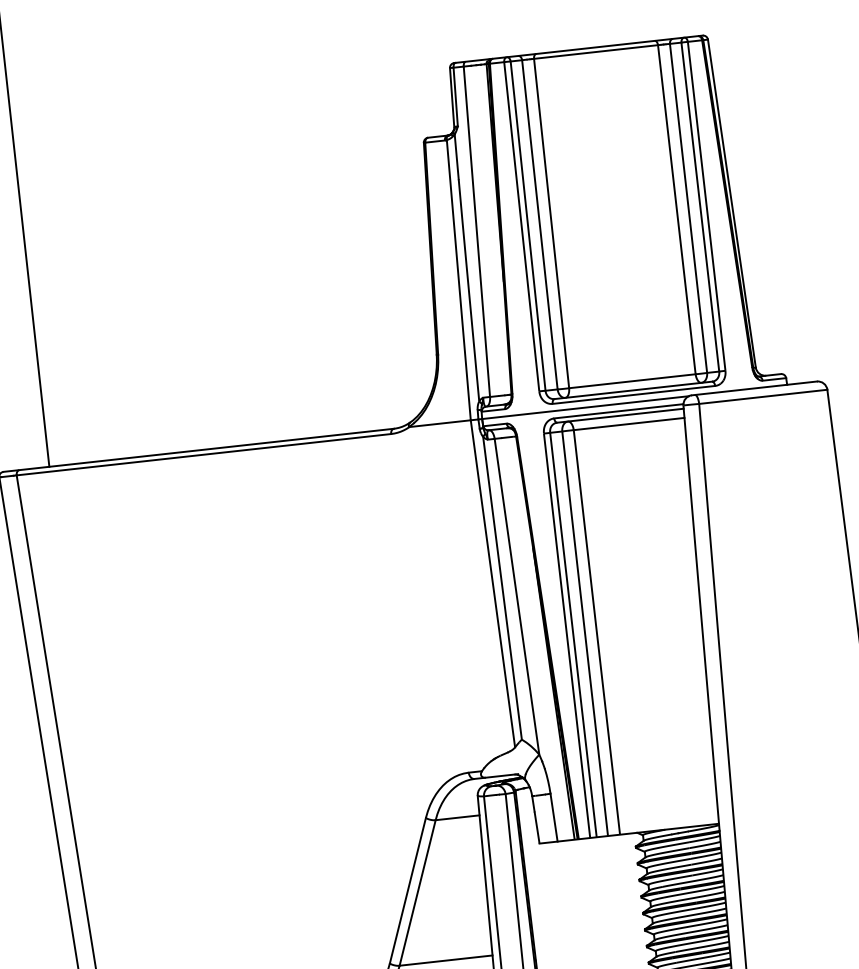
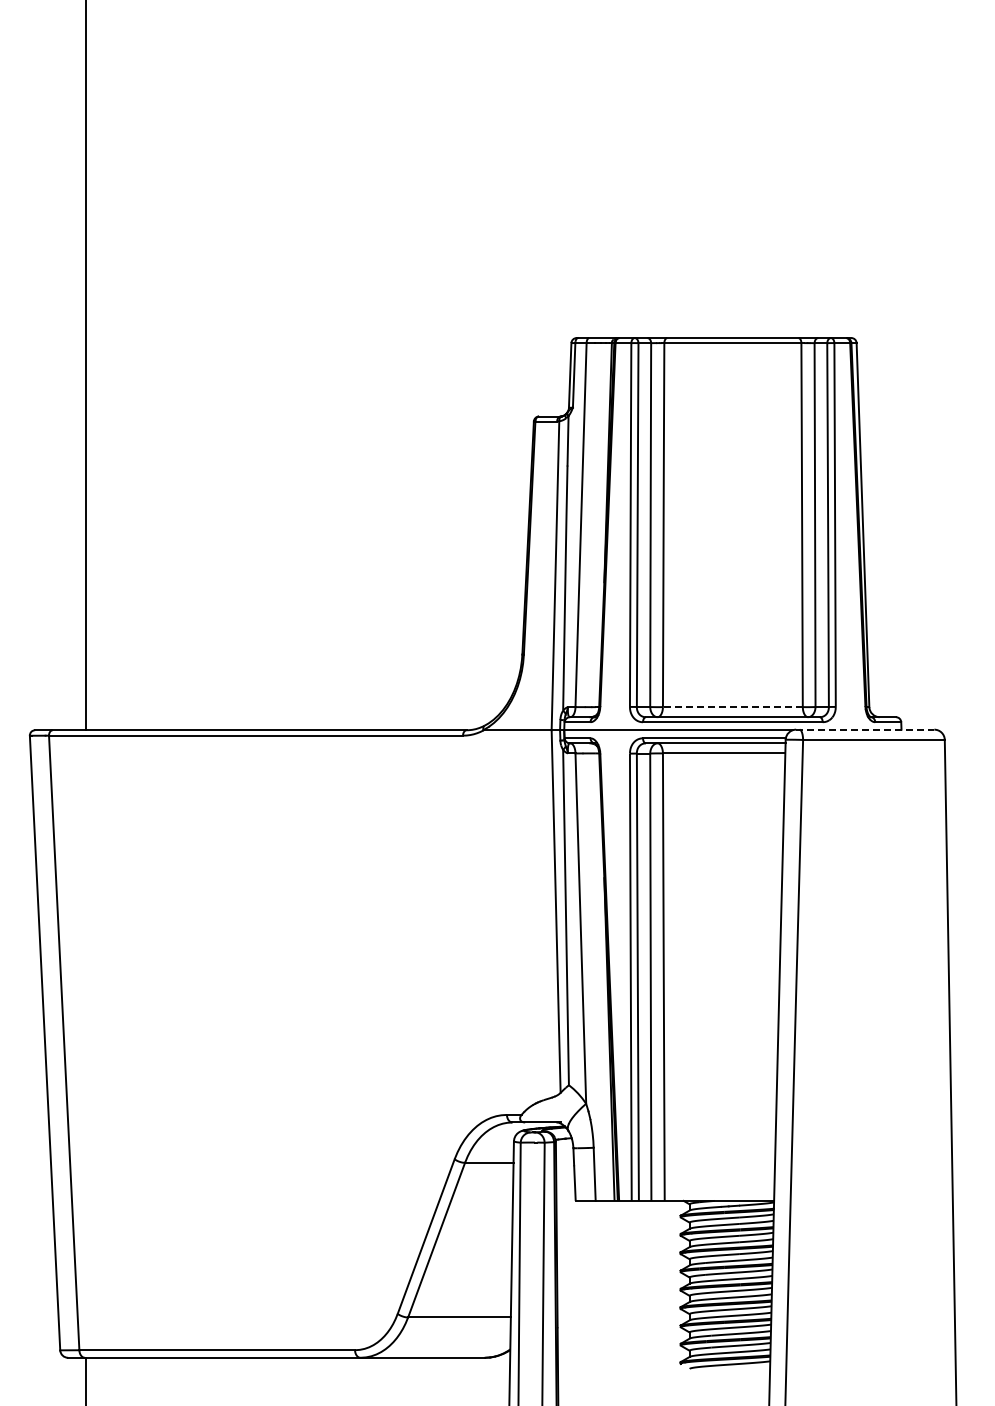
line: (632, 381) -> (732, 707), solid -> dashed
line: (754, 388) -> (865, 729), solid -> dashed

